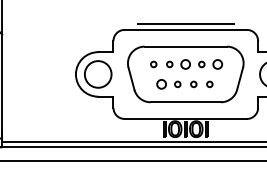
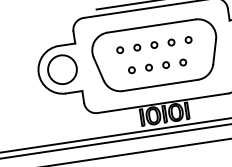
circle: (185, 64) -> (154, 45), size x0.62
circle: (217, 64) -> (188, 40), size x0.62
circle: (161, 84) -> (131, 70), size x0.62

